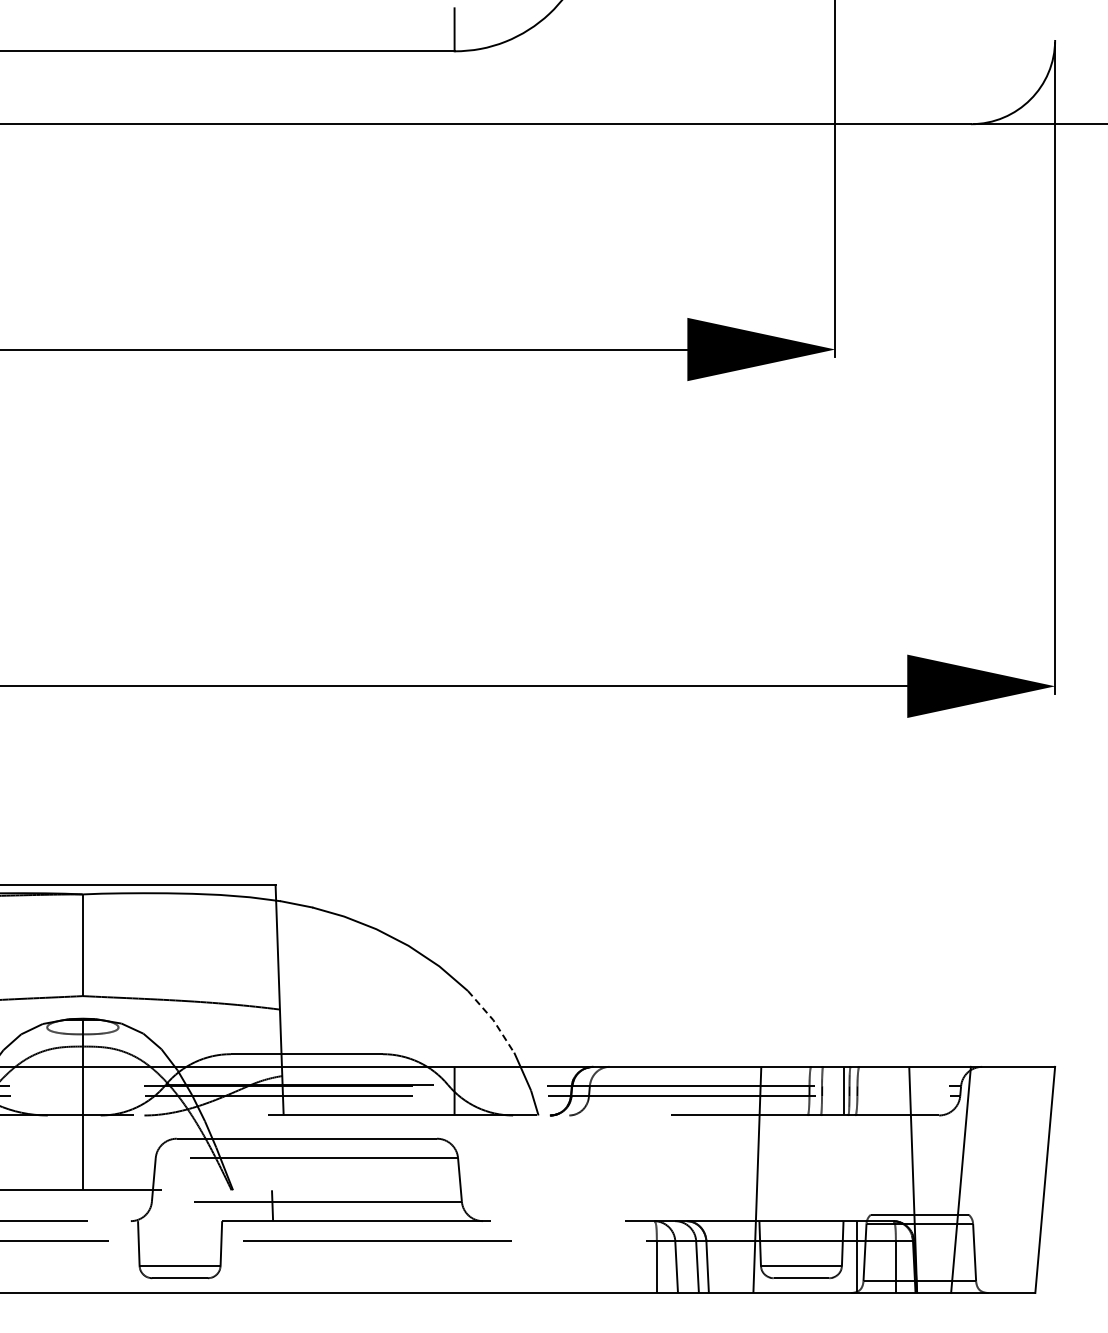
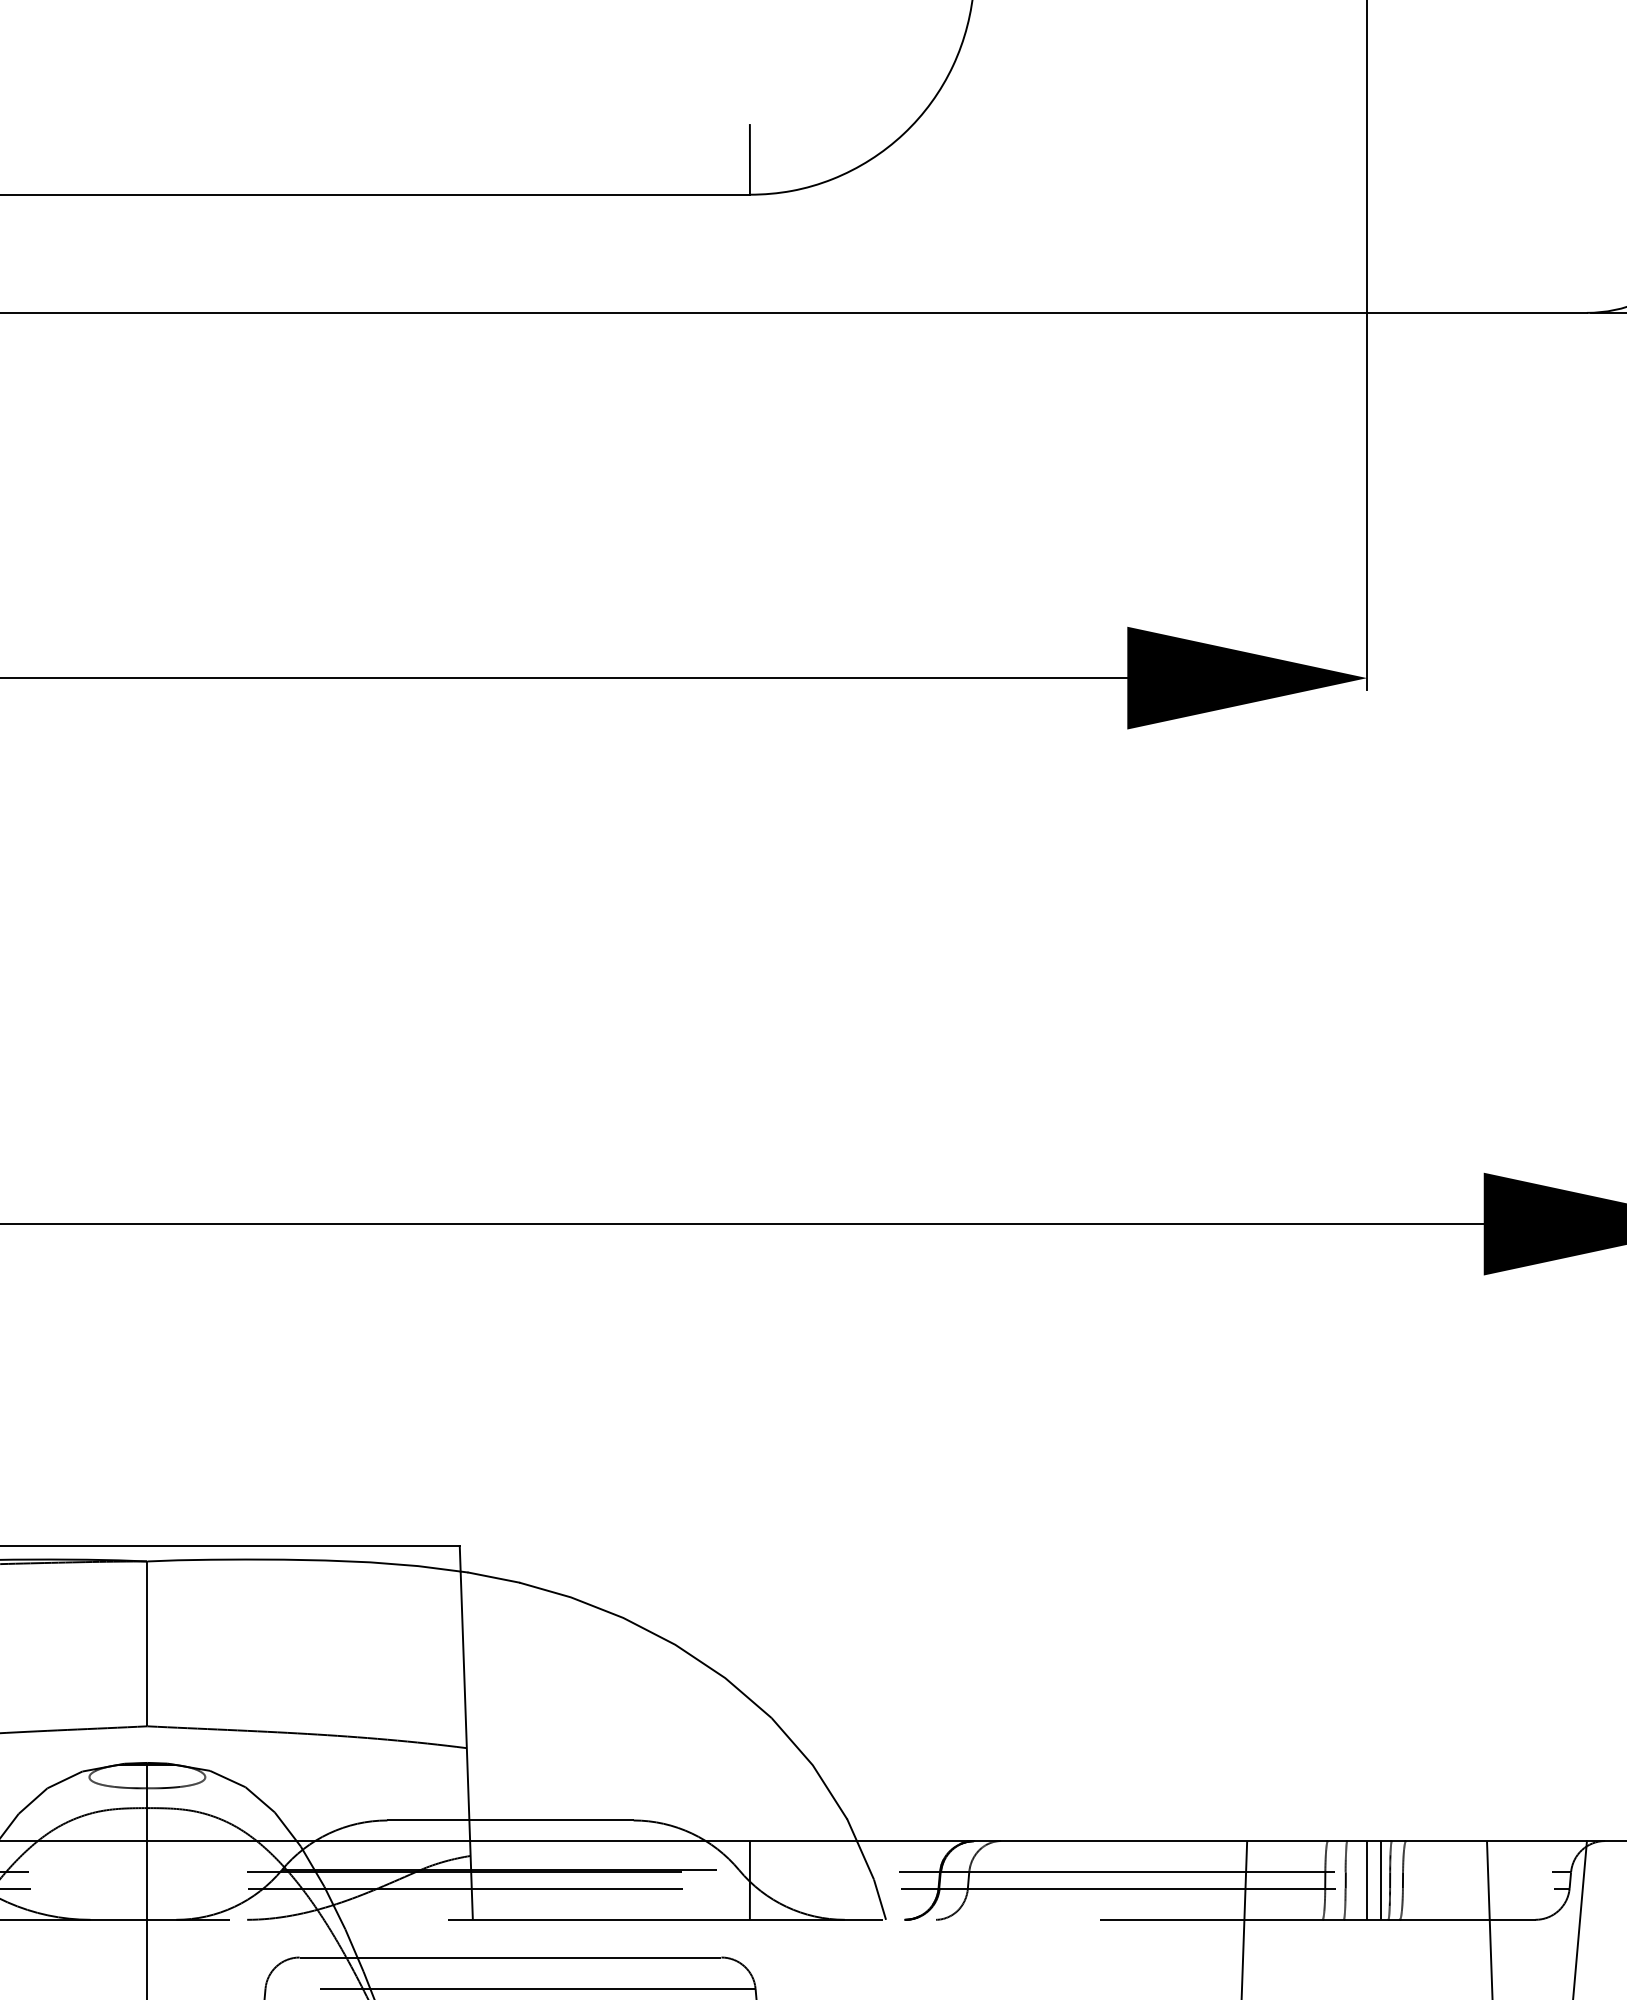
line: (493, 1020) -> (813, 1765), dashed -> solid
line: (835, 1090) -> (1367, 1879), added

